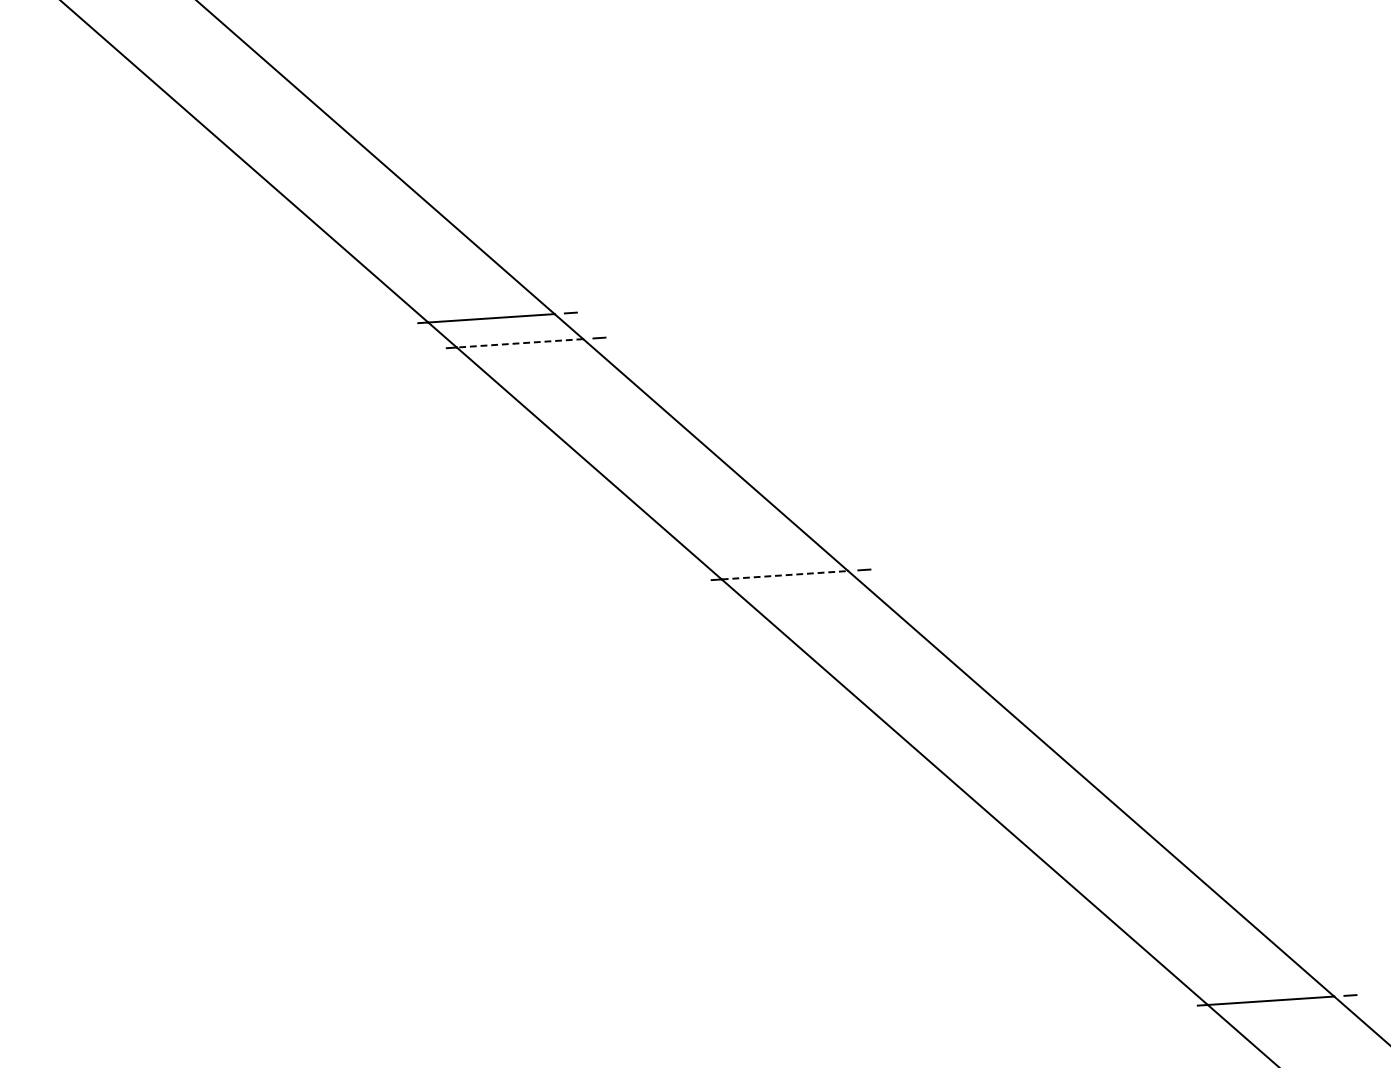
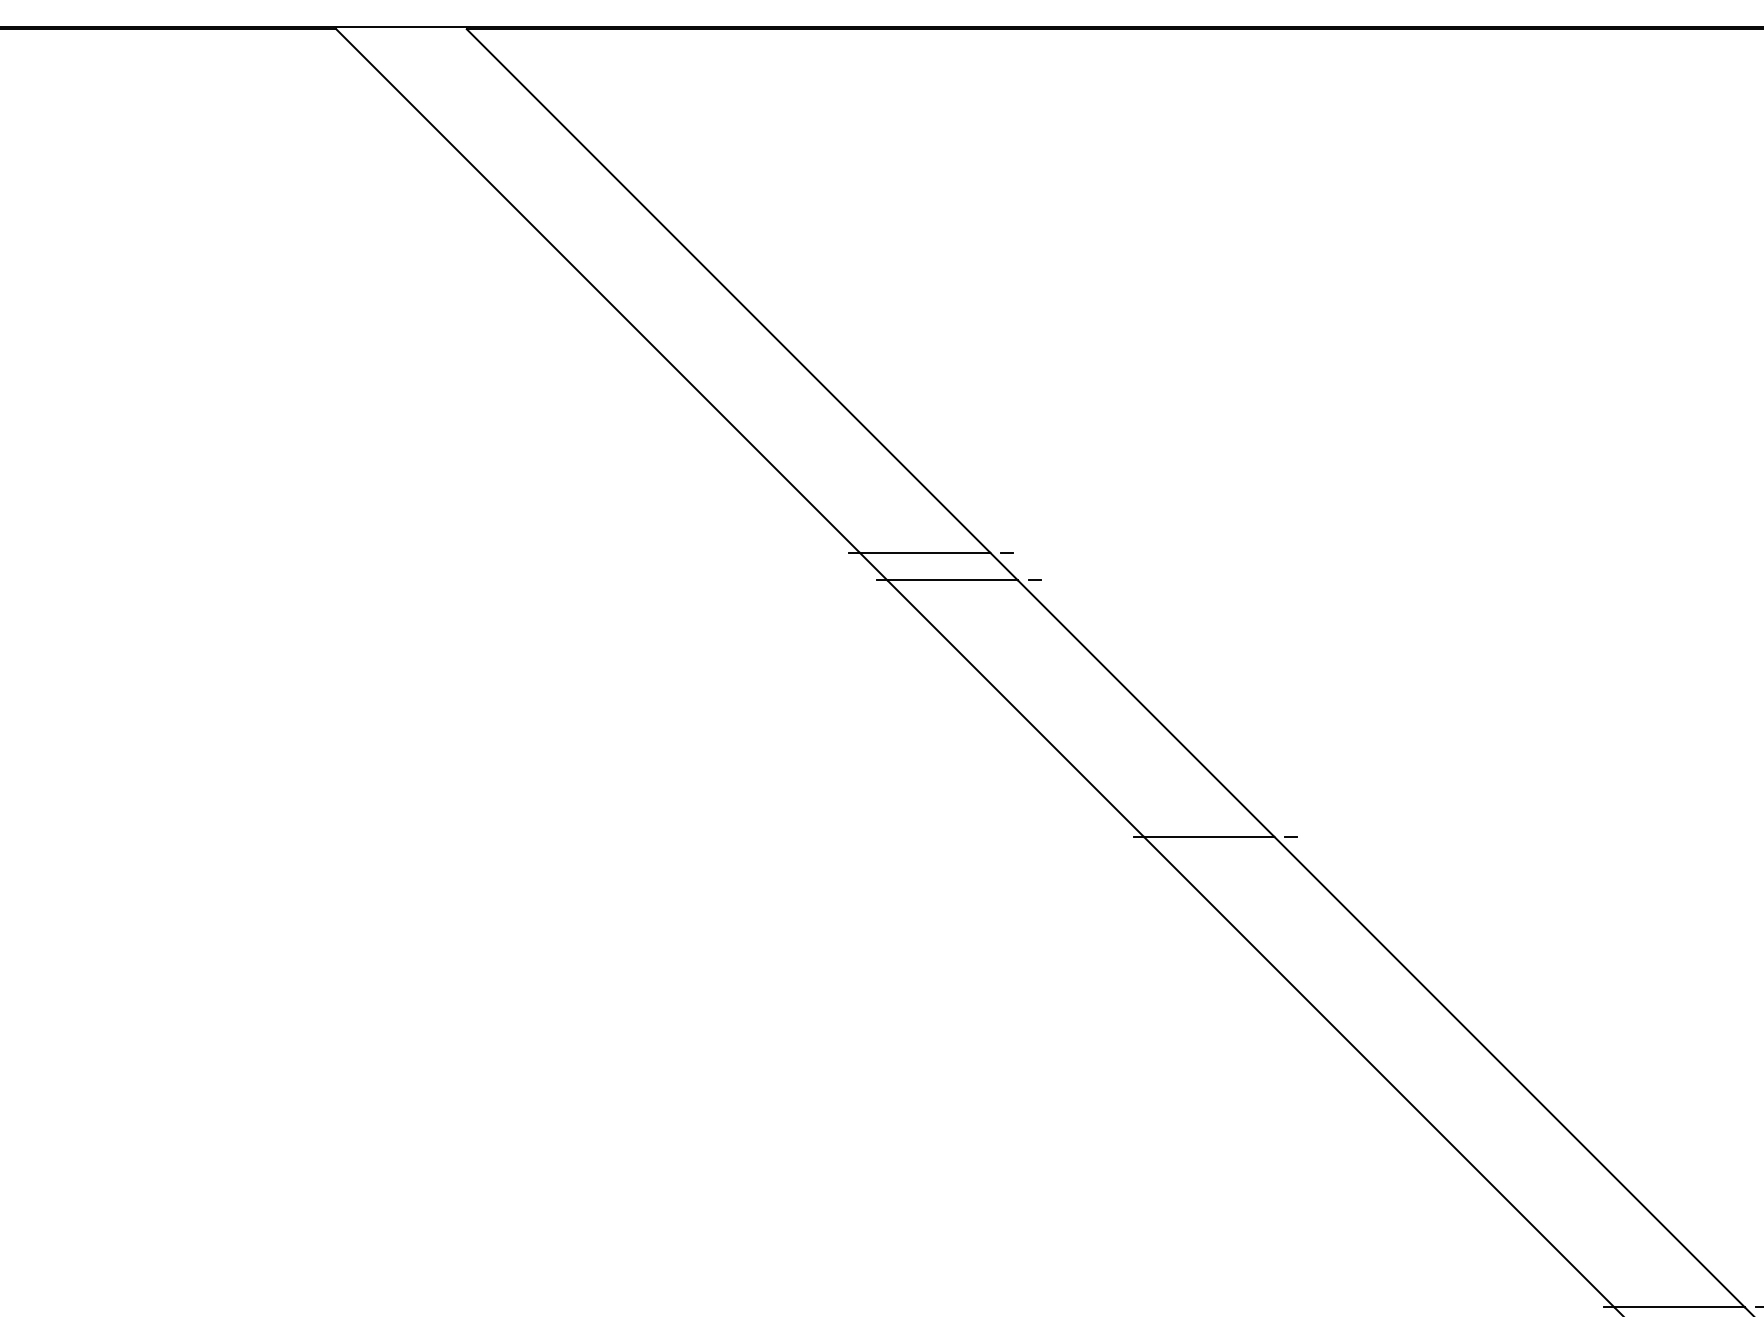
line: (519, 343) -> (952, 580), dashed -> solid
line: (785, 574) -> (1209, 836), dashed -> solid

